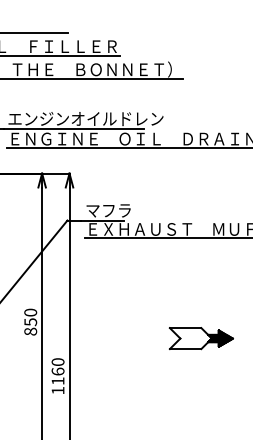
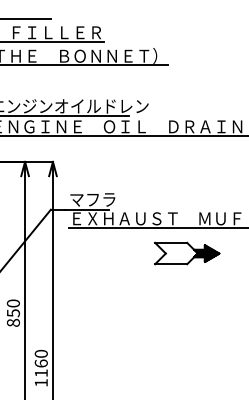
part: (200, 338) -> (186, 253), moved

